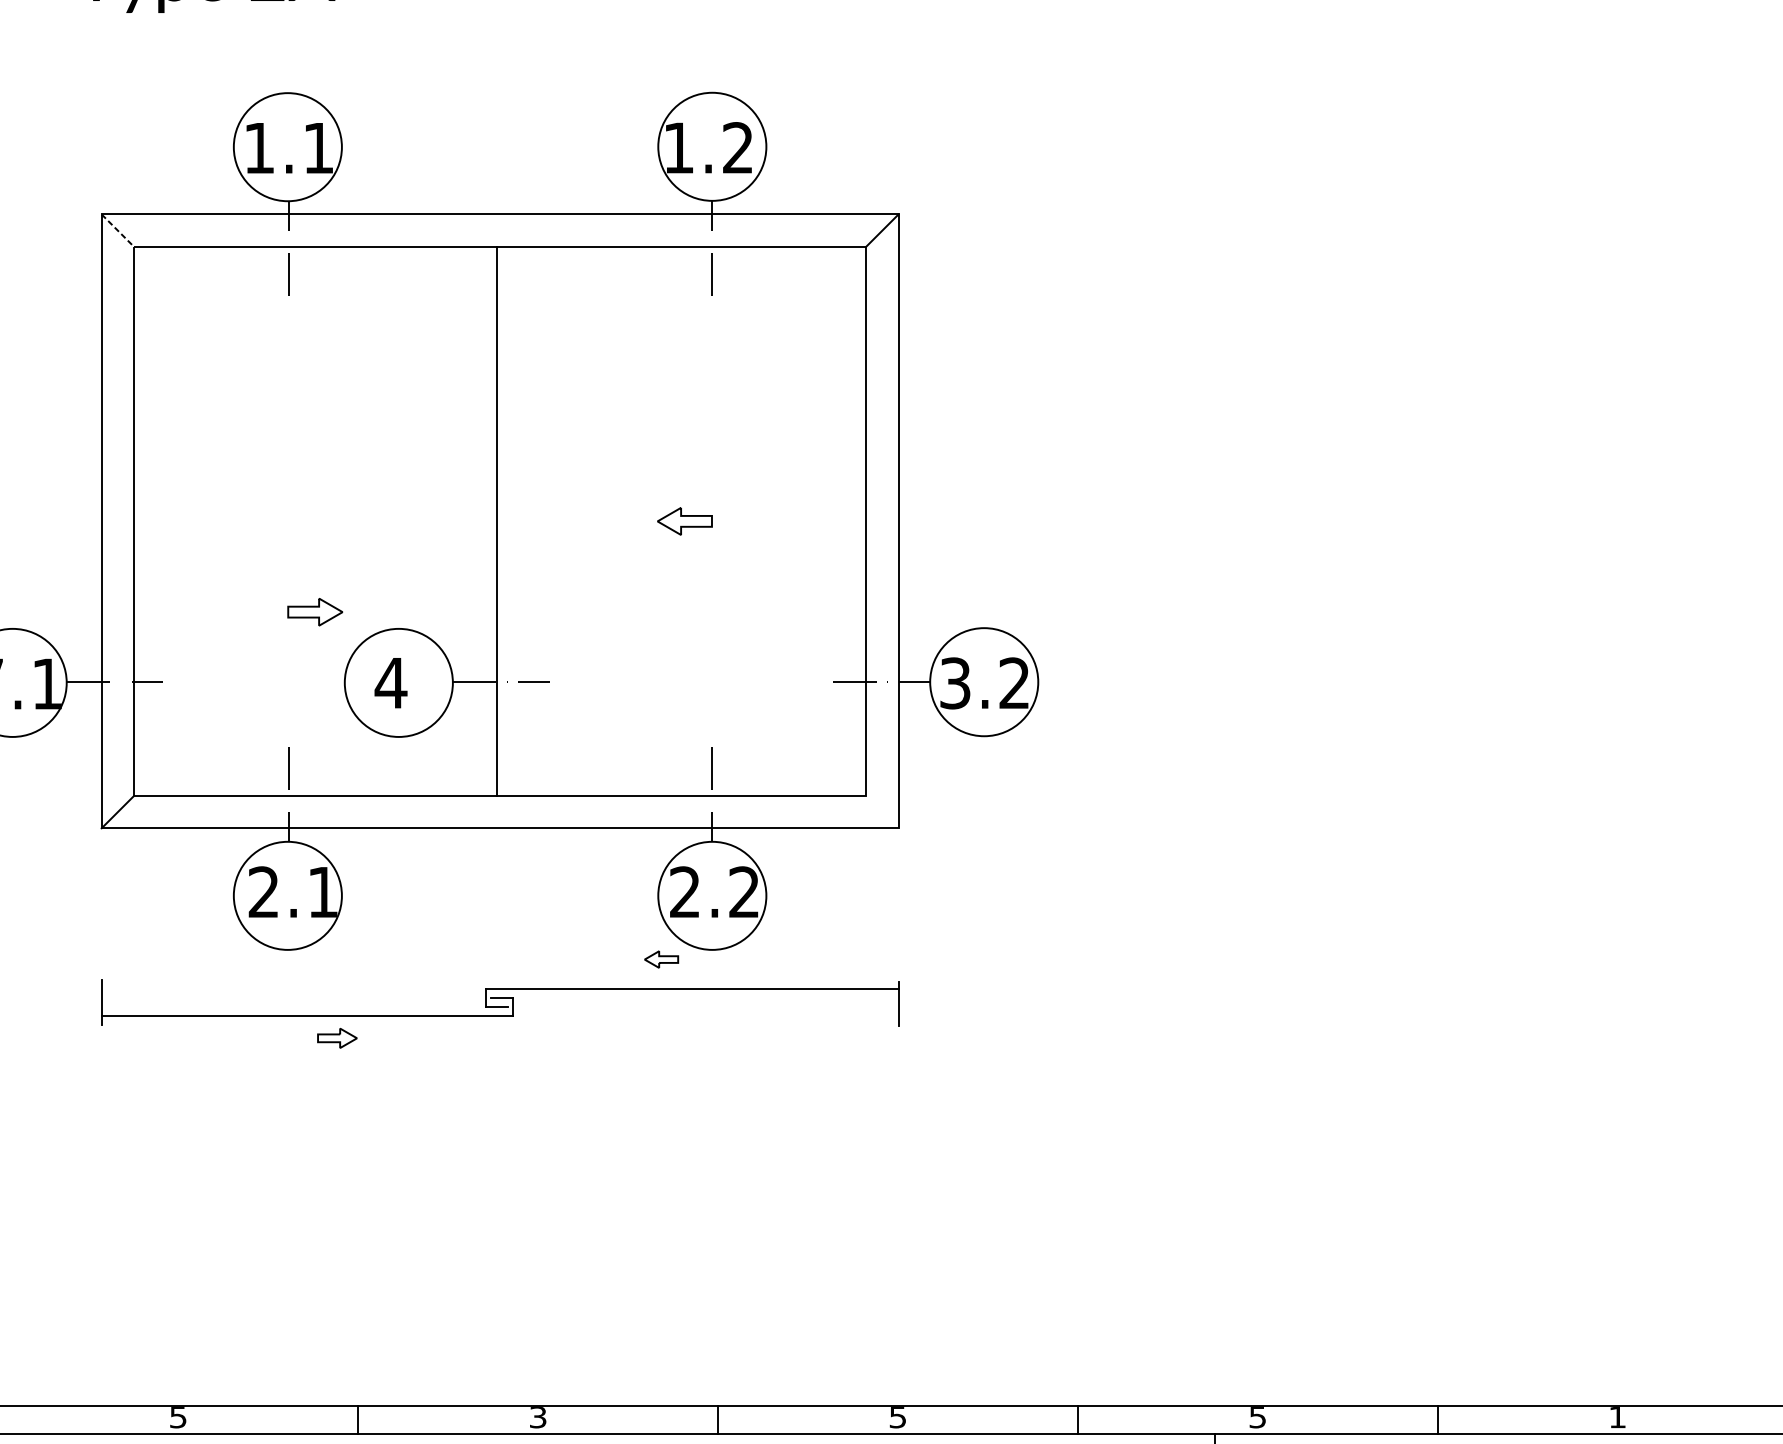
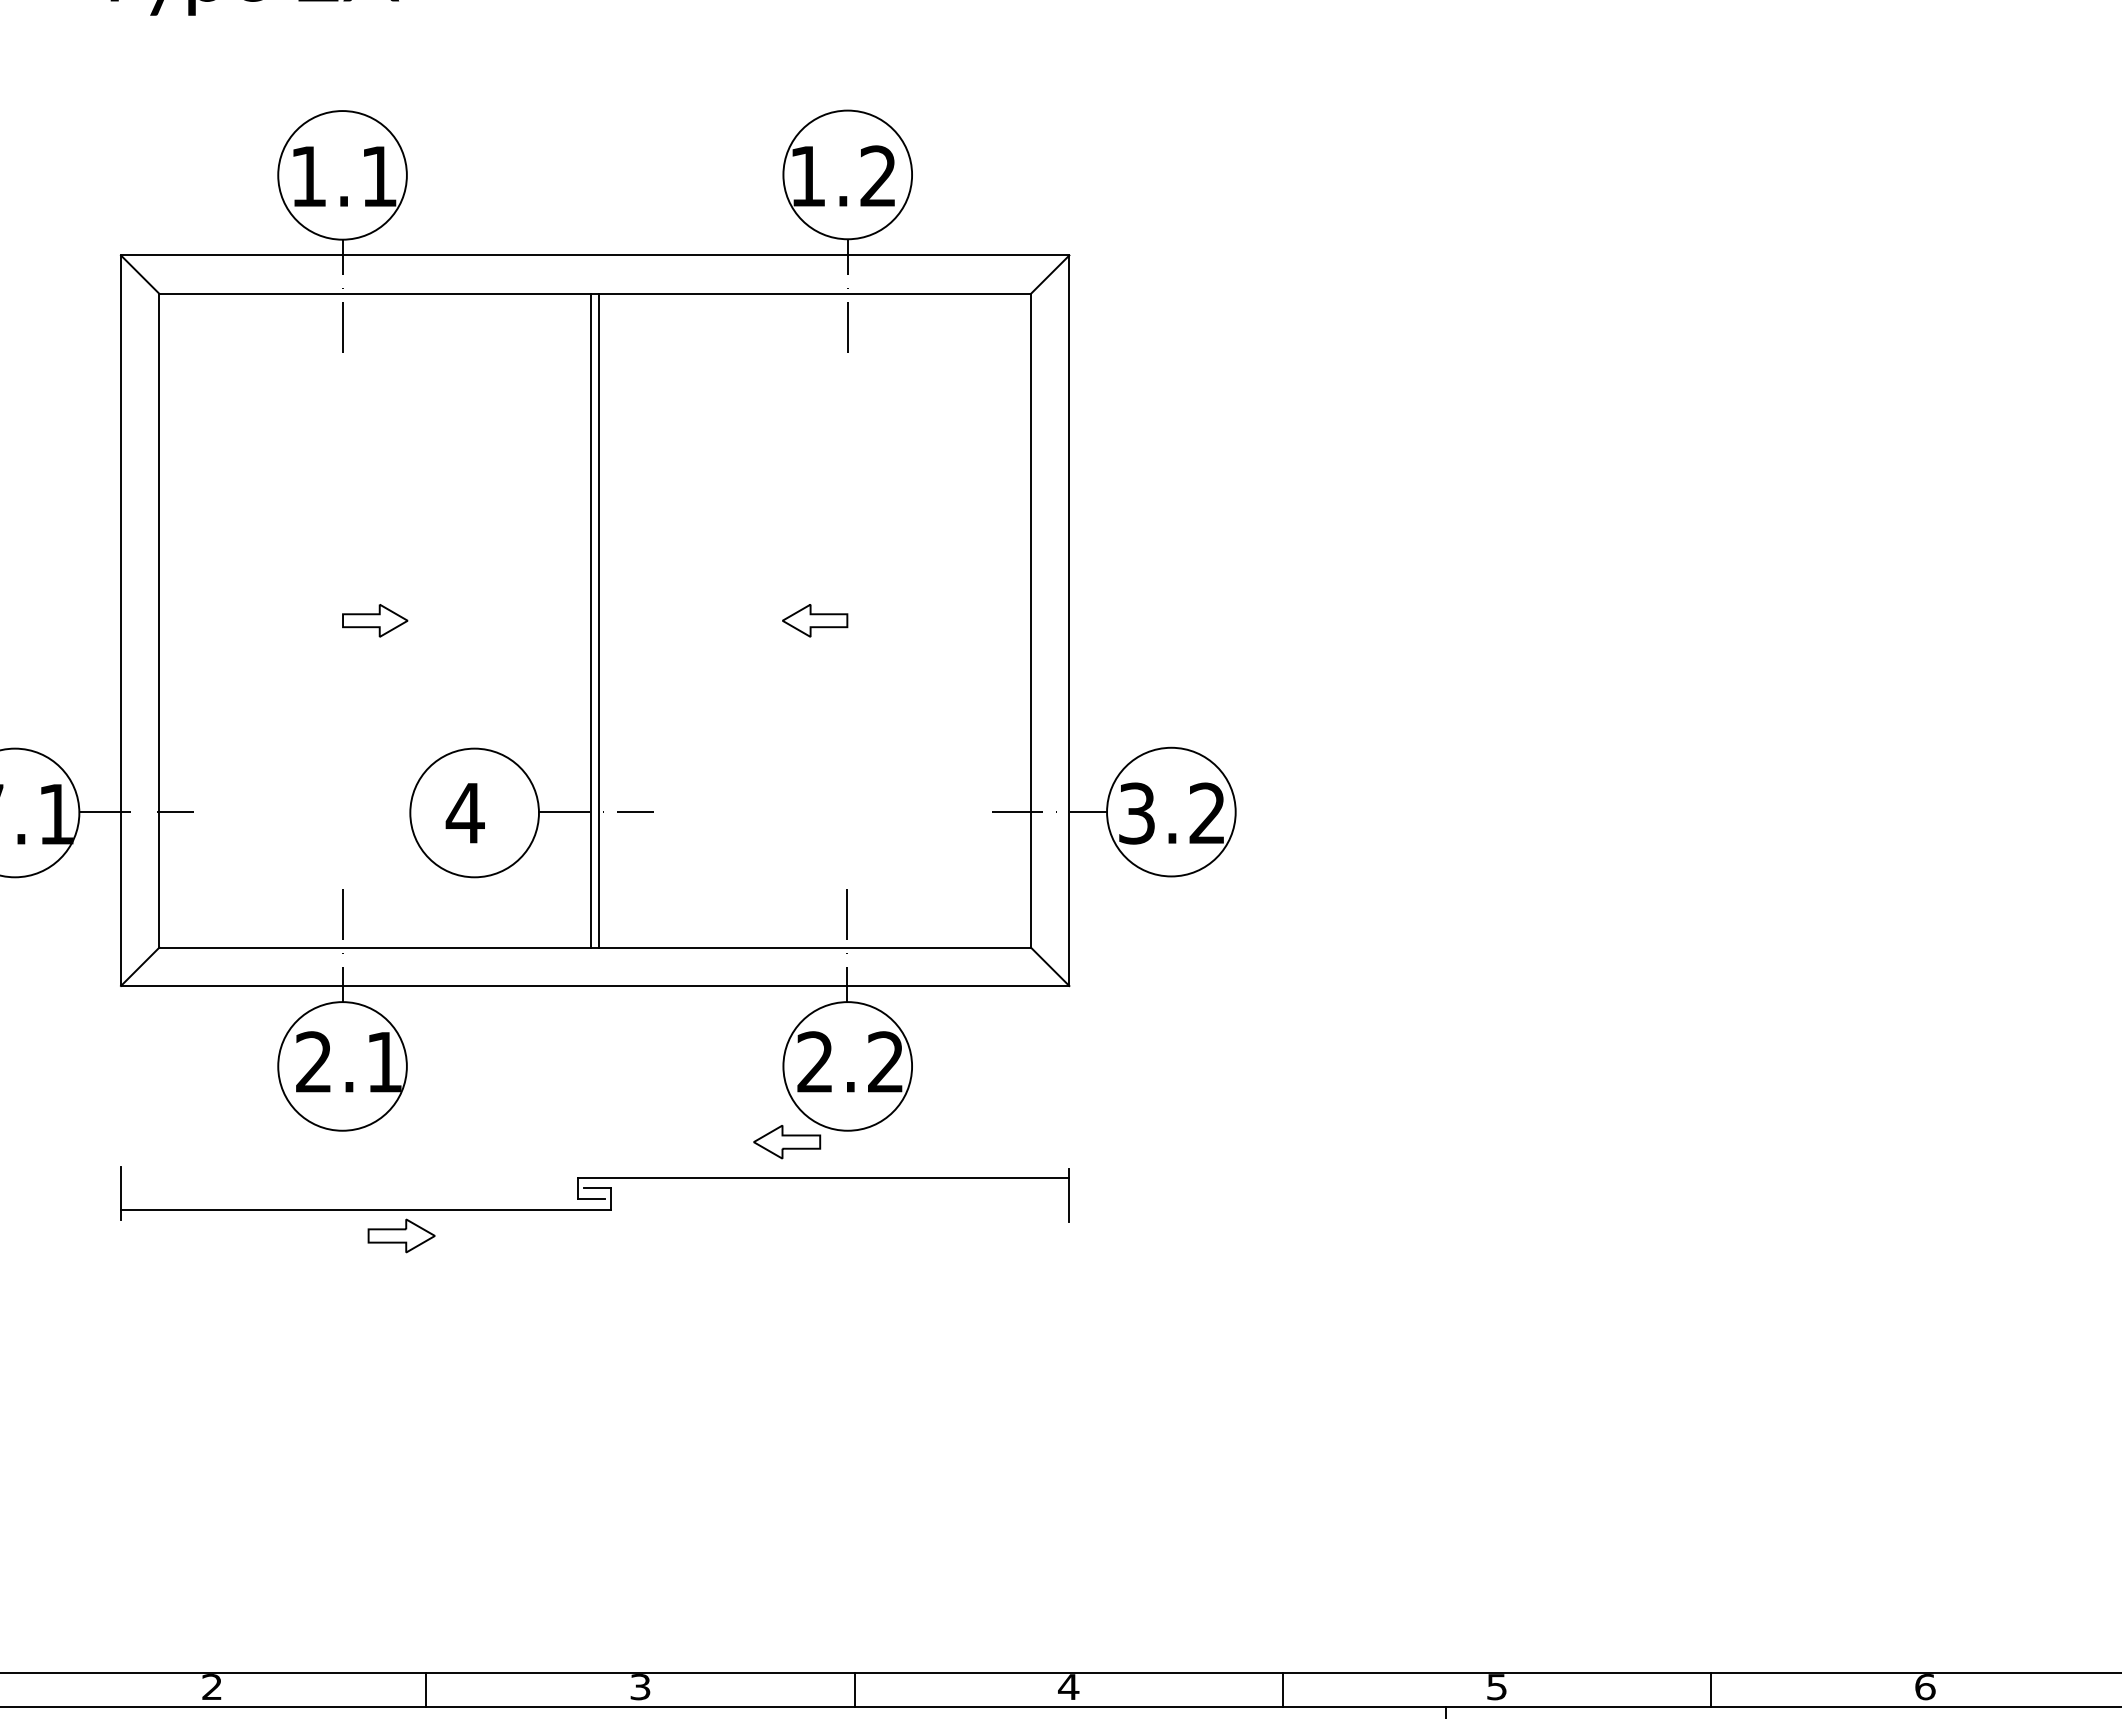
line: (118, 231) -> (140, 275), dashed -> solid
line: (503, 521) -> (599, 620), added
part: (315, 611) -> (375, 620), moved
line: (881, 811) -> (1049, 966), added
part: (661, 959) -> (787, 1142), size x1.67
part: (337, 1037) -> (401, 1235), size x1.43
text: (177, 1417) -> (211, 1687), 5 -> 2
text: (897, 1417) -> (1068, 1687), 5 -> 4
text: (1617, 1417) -> (1925, 1687), 1 -> 6

